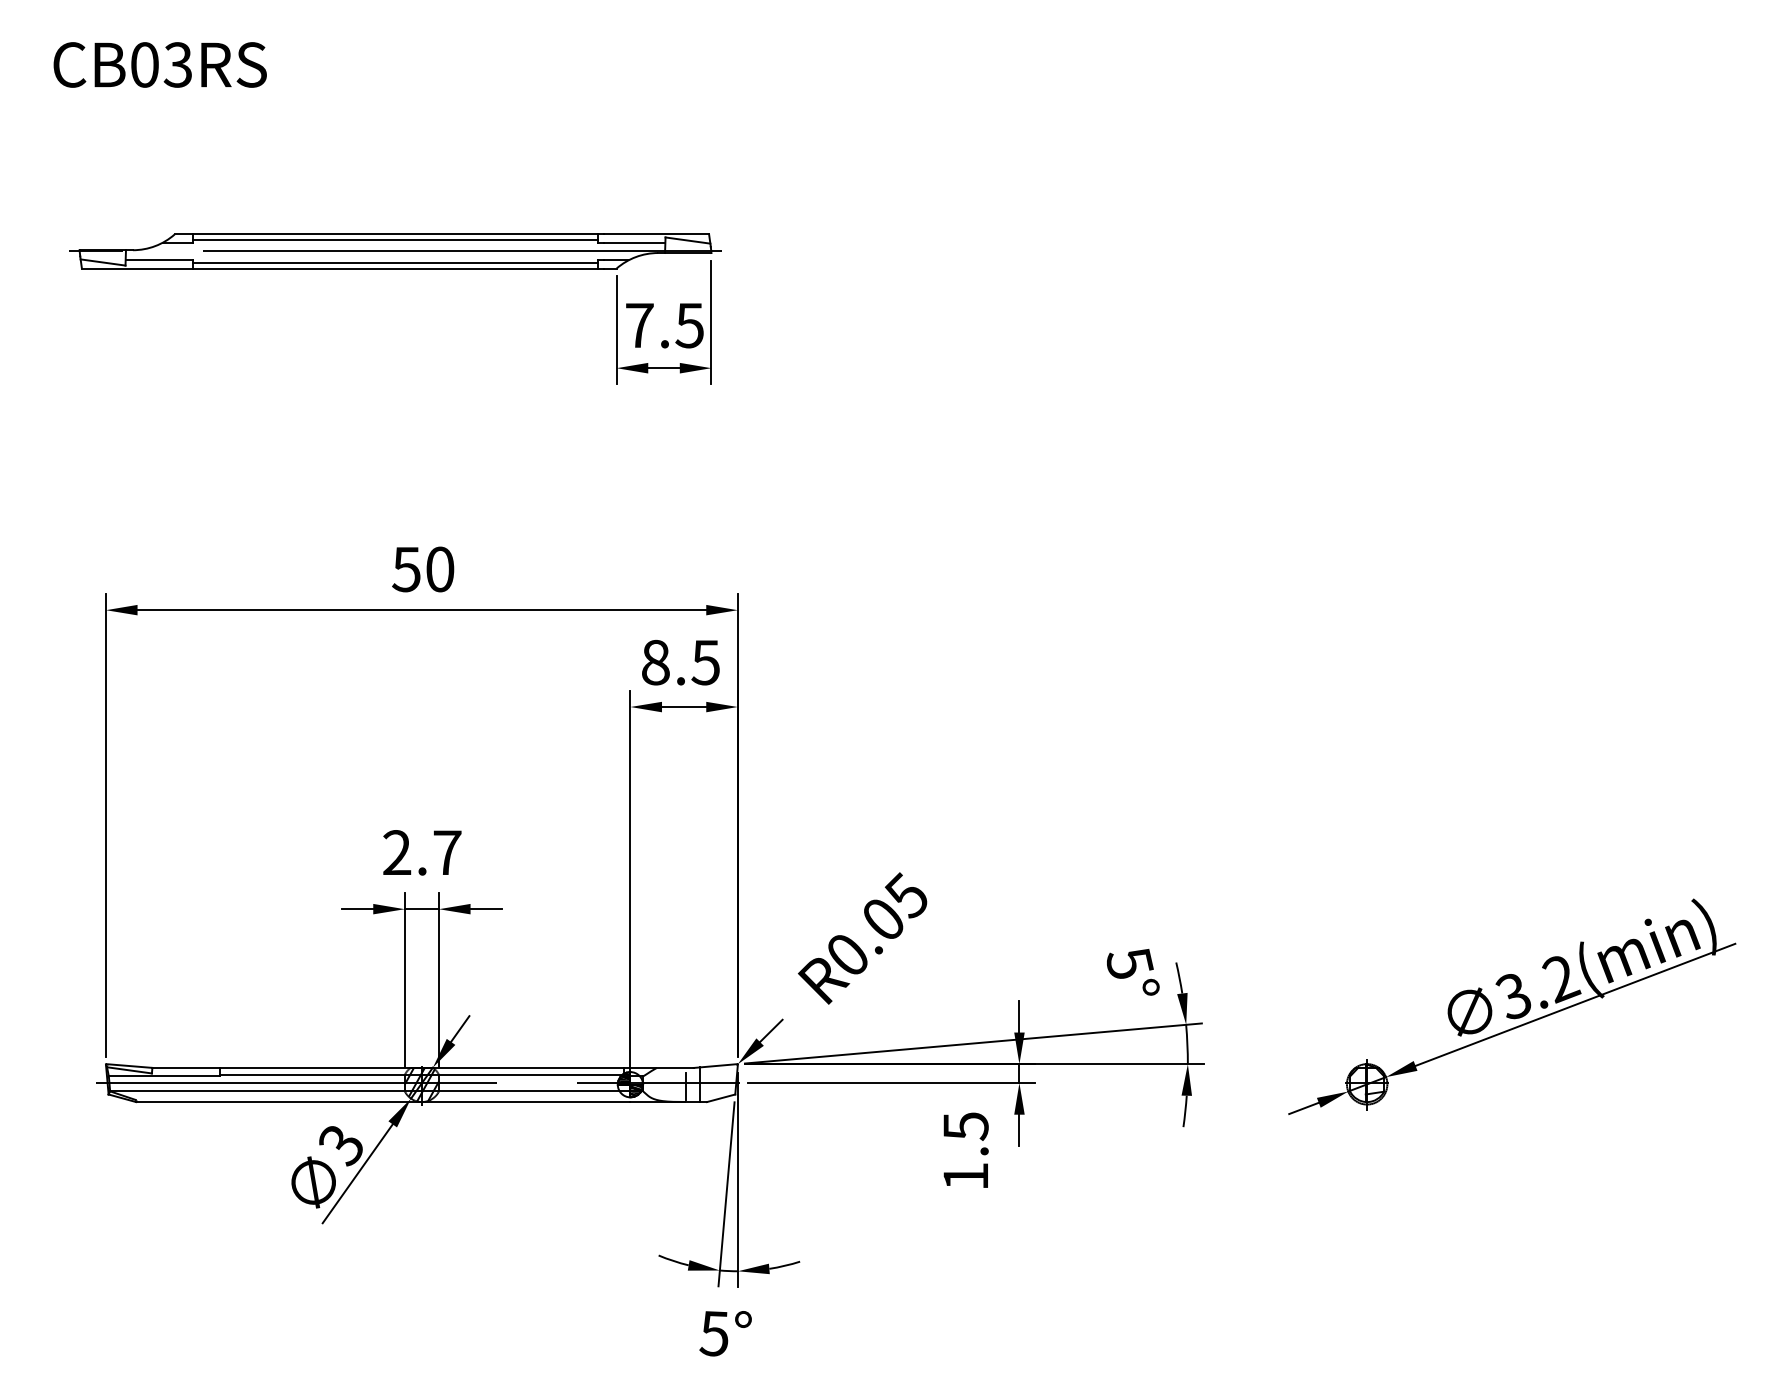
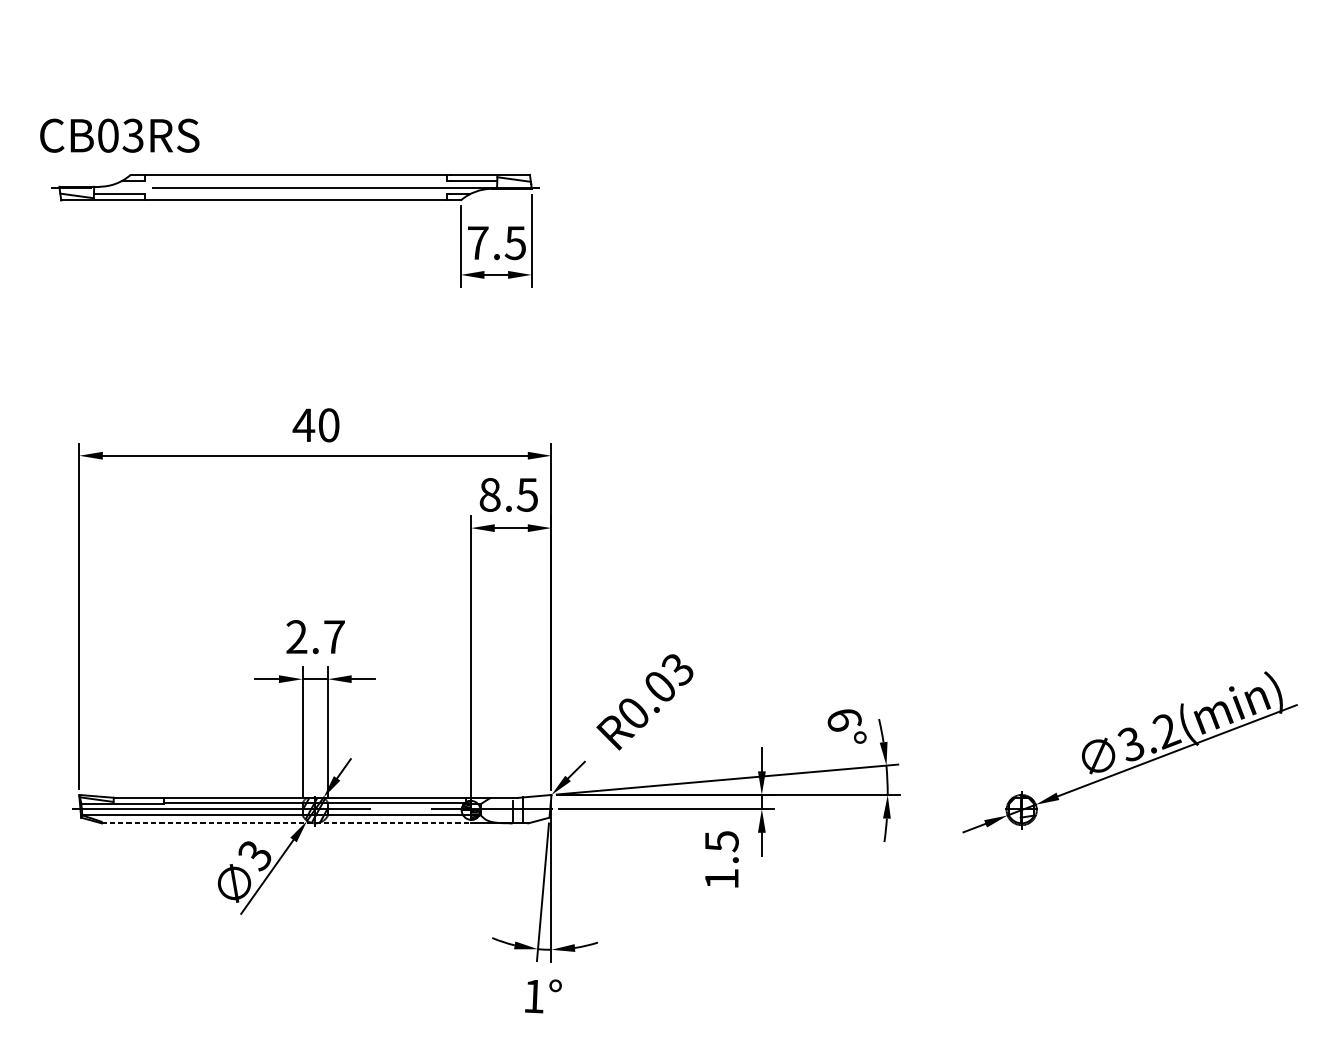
text: (159, 64) -> (119, 135), moved
line: (395, 239) -> (295, 178), removed
line: (395, 263) -> (295, 196), removed
text: (406, 569) -> (303, 425), 50 -> 40
text: (905, 895) -> (676, 668), R0.05 -> R0.03
text: (1130, 963) -> (844, 719), 5° -> 6°
line: (383, 1102) -> (286, 823), solid -> dashed
text: (713, 1333) -> (533, 996), 5° -> 1°

